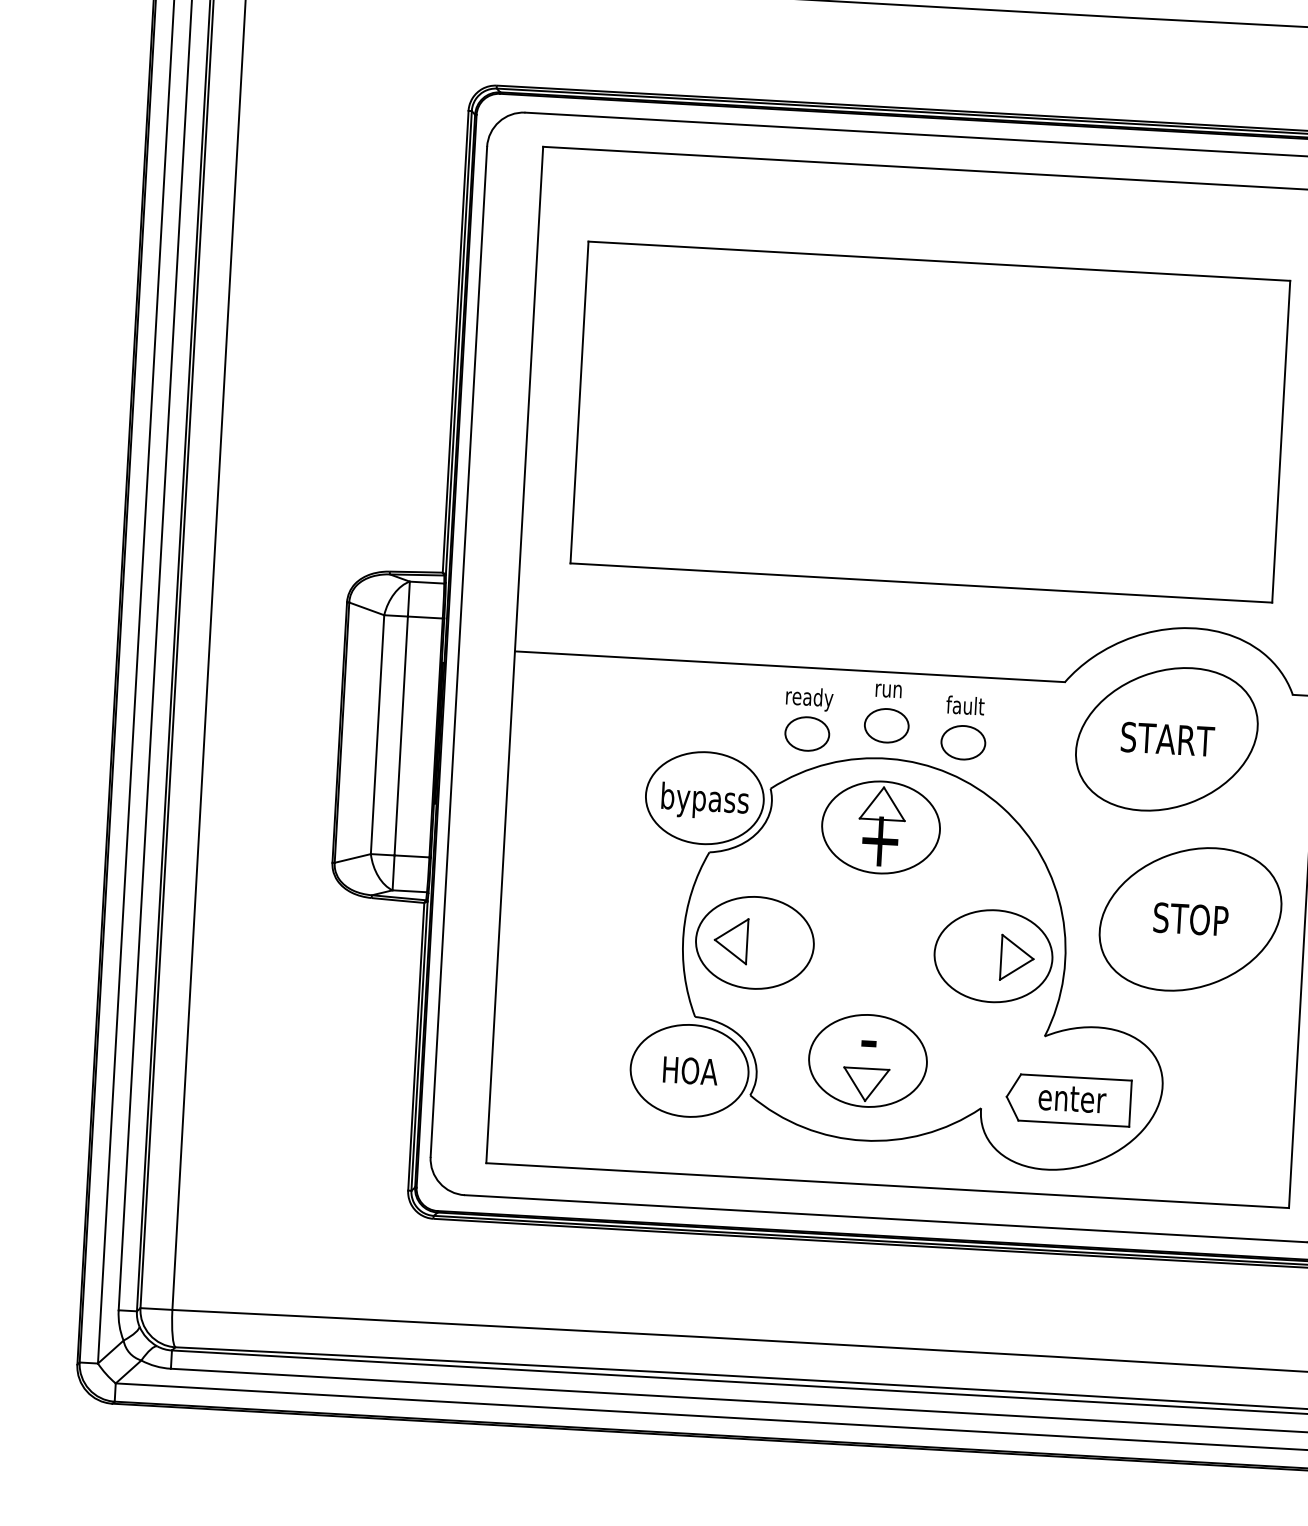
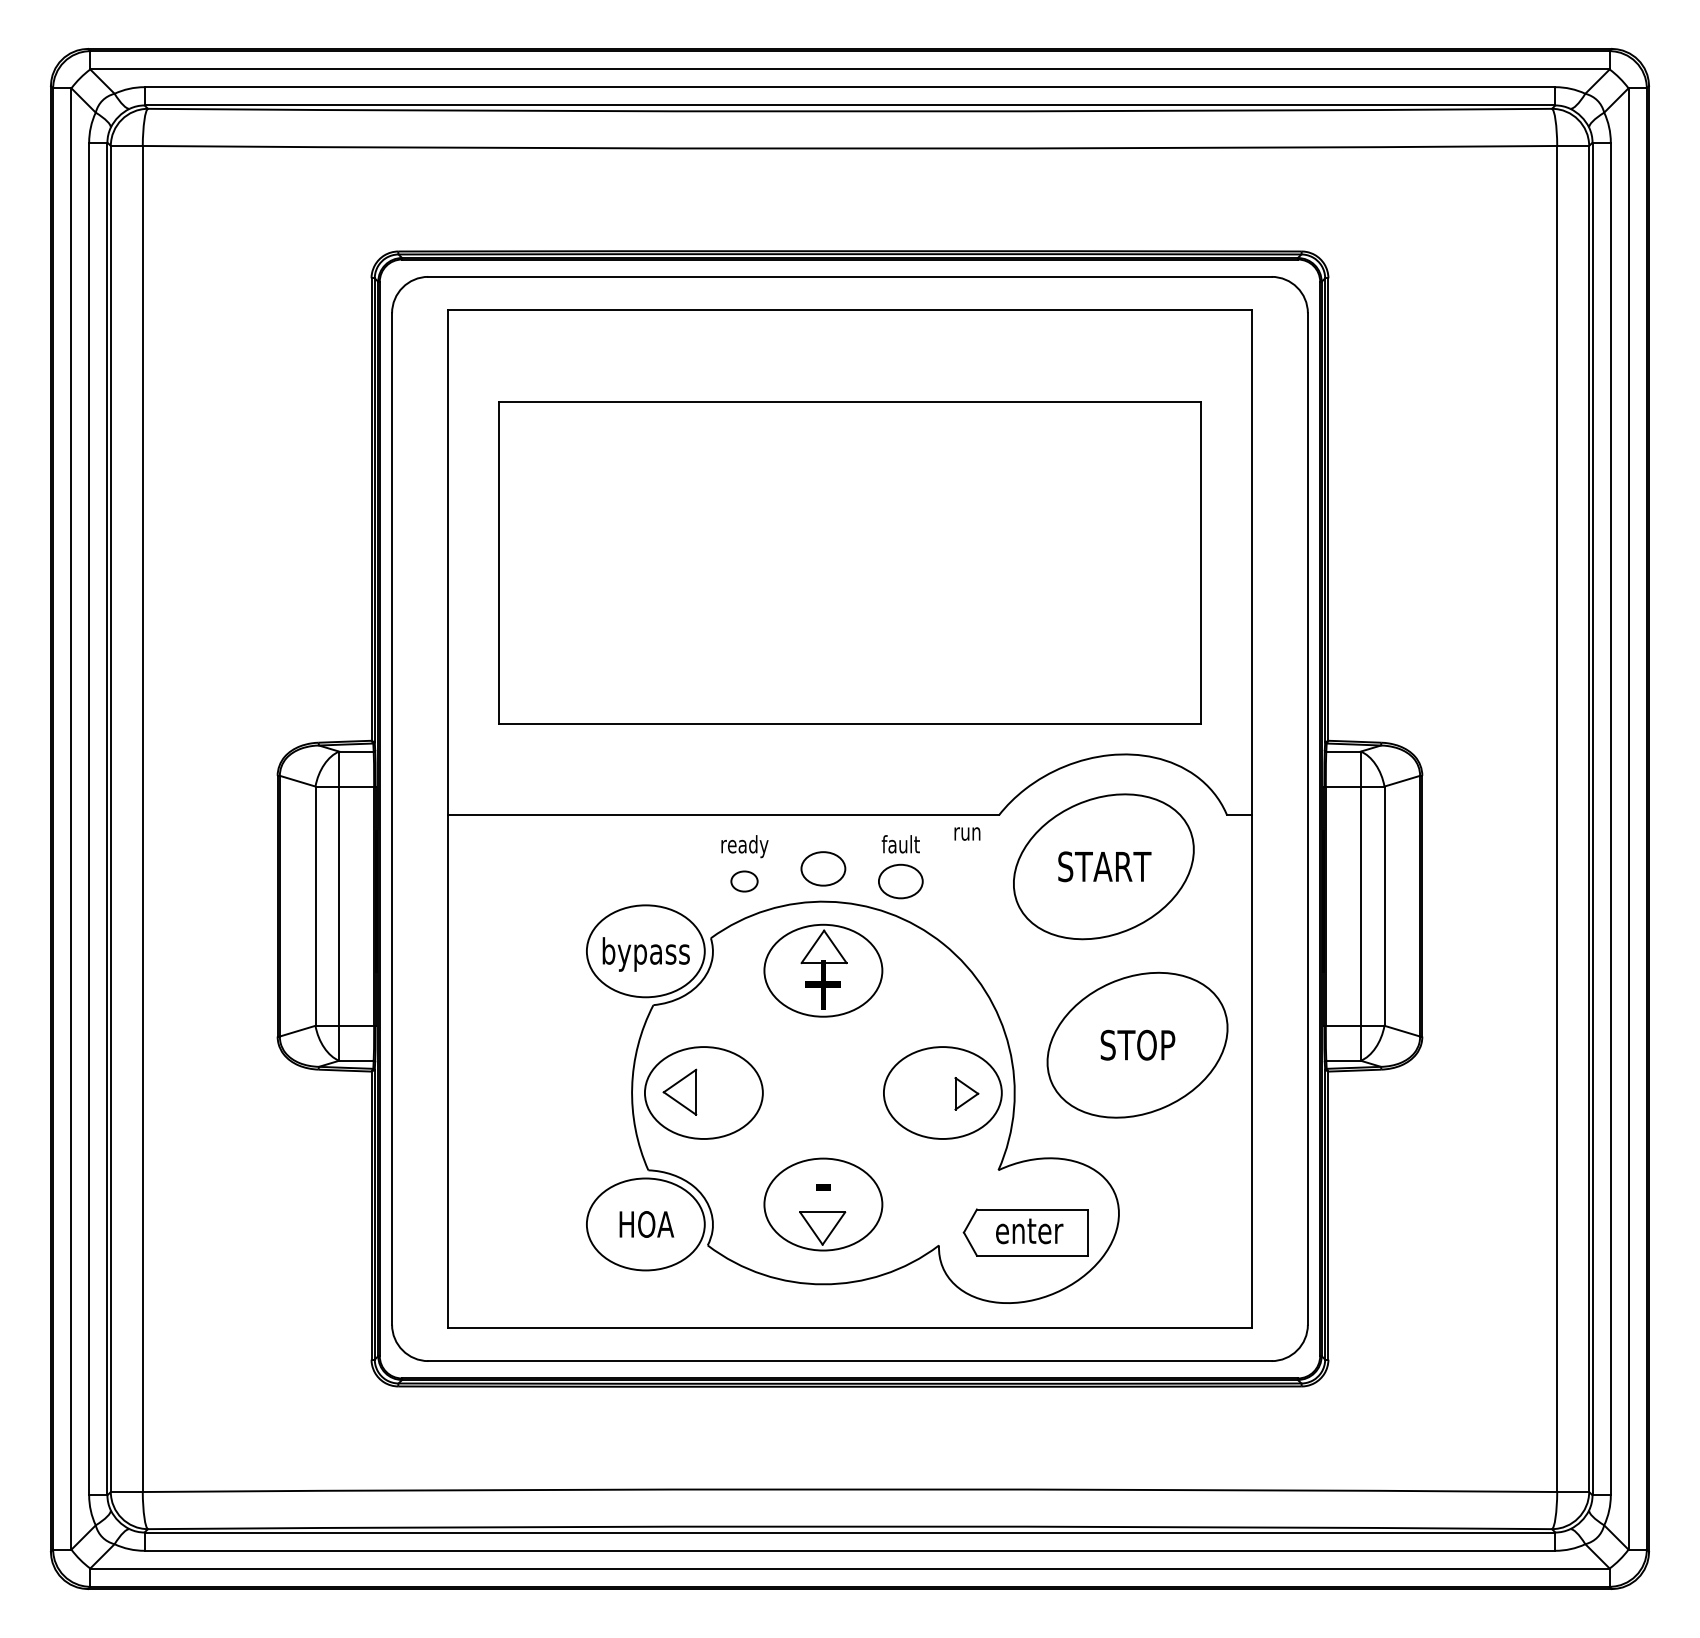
text: (888, 690) -> (967, 833), moved
part: (807, 733) -> (744, 881), size x0.6
part: (1017, 958) -> (966, 1093), size x0.7

